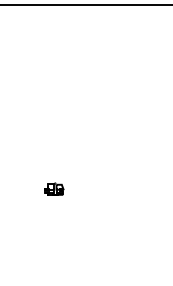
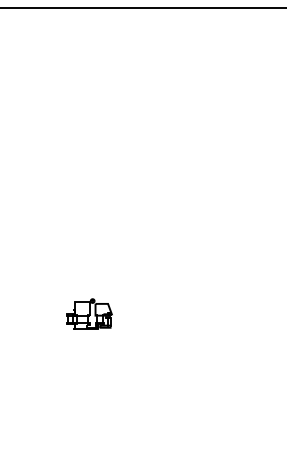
part: (53, 188) -> (88, 313), size x1.43

